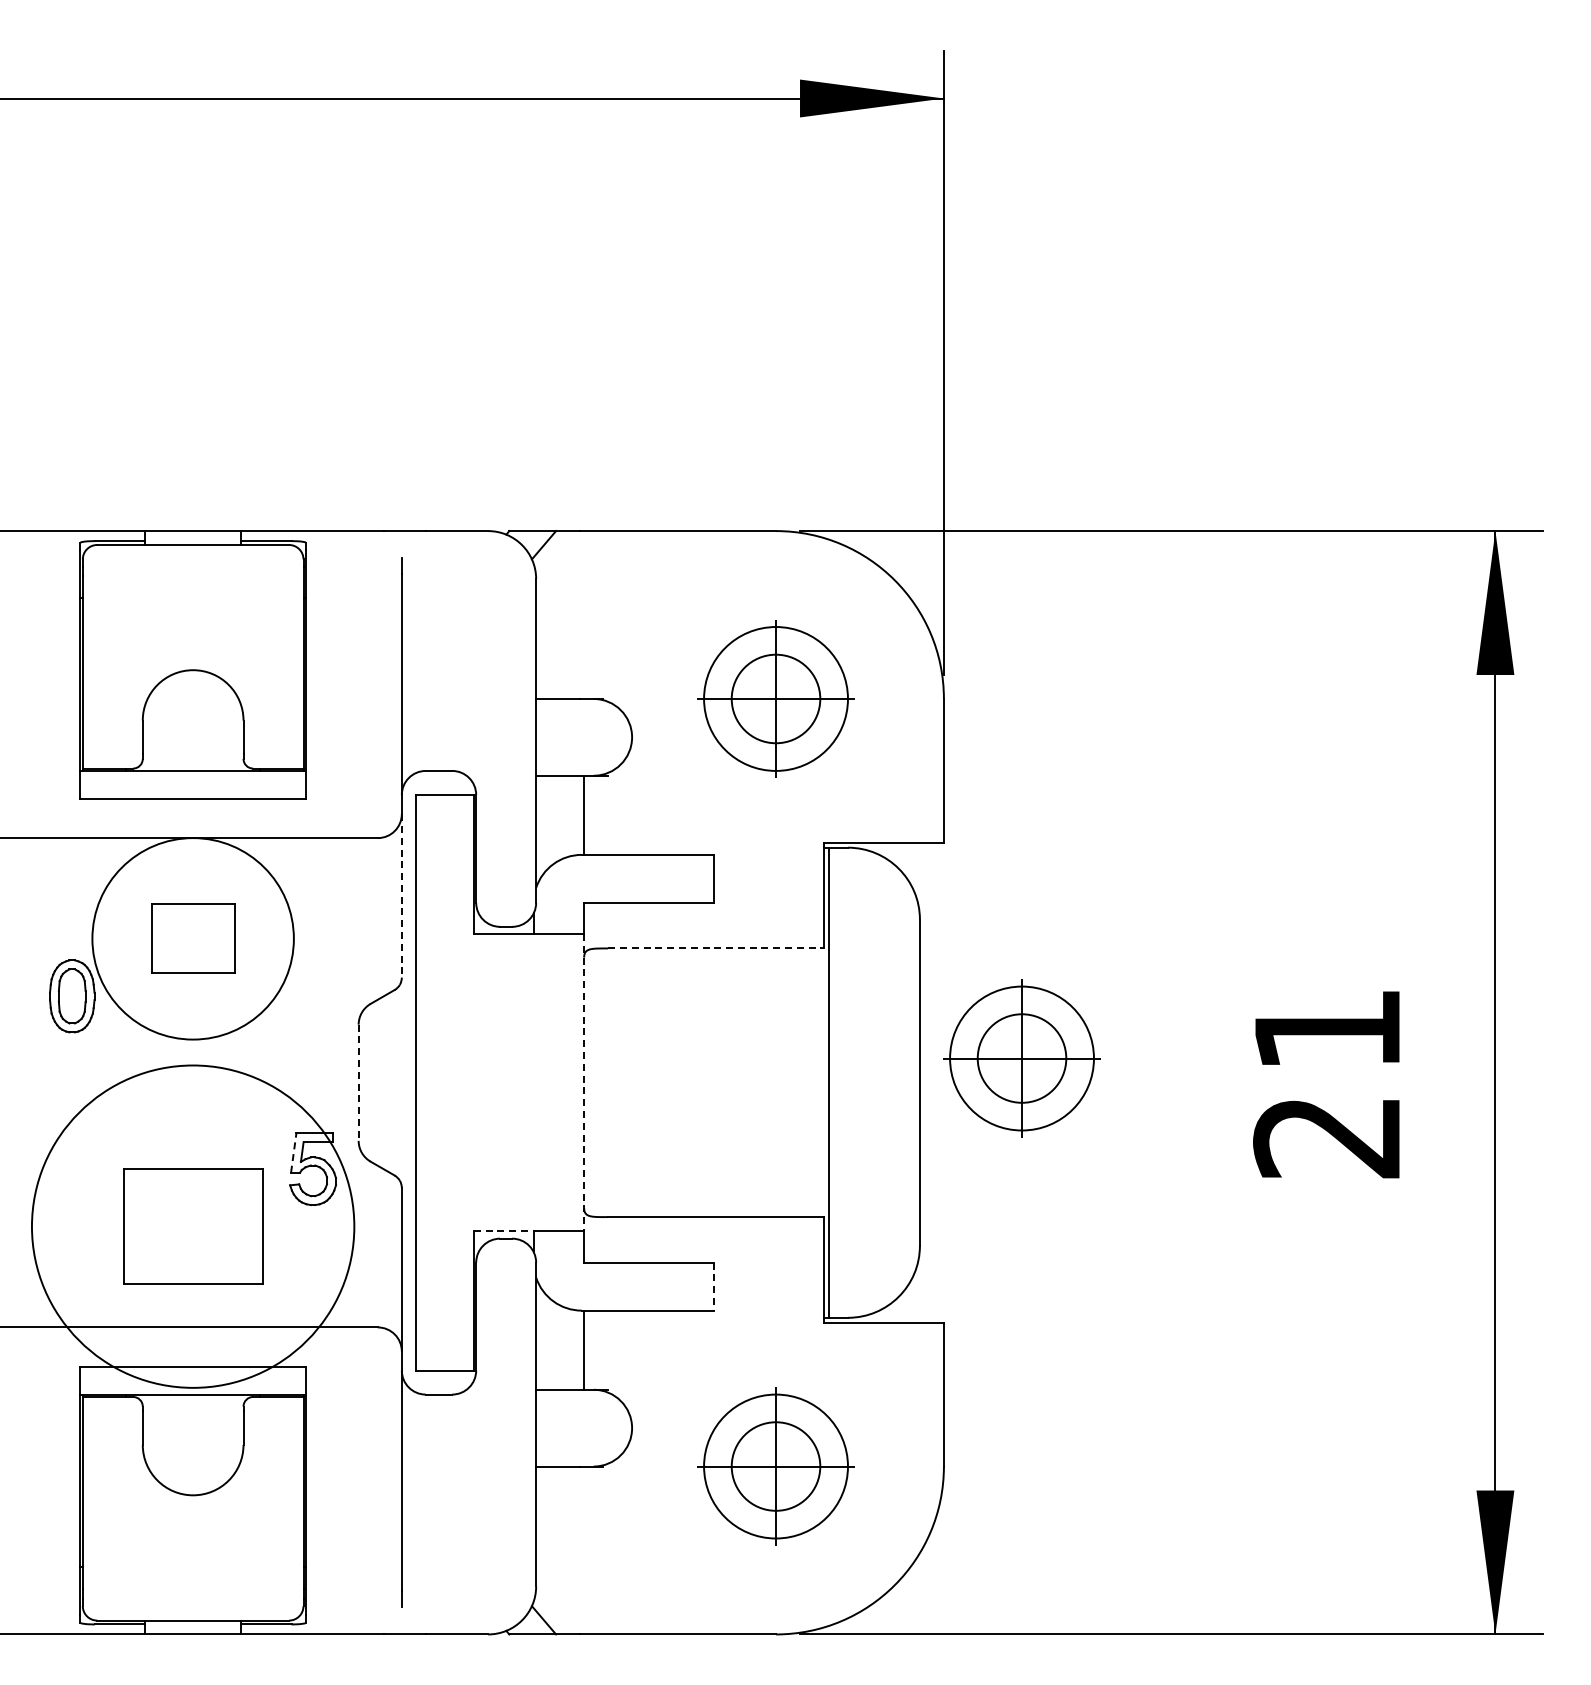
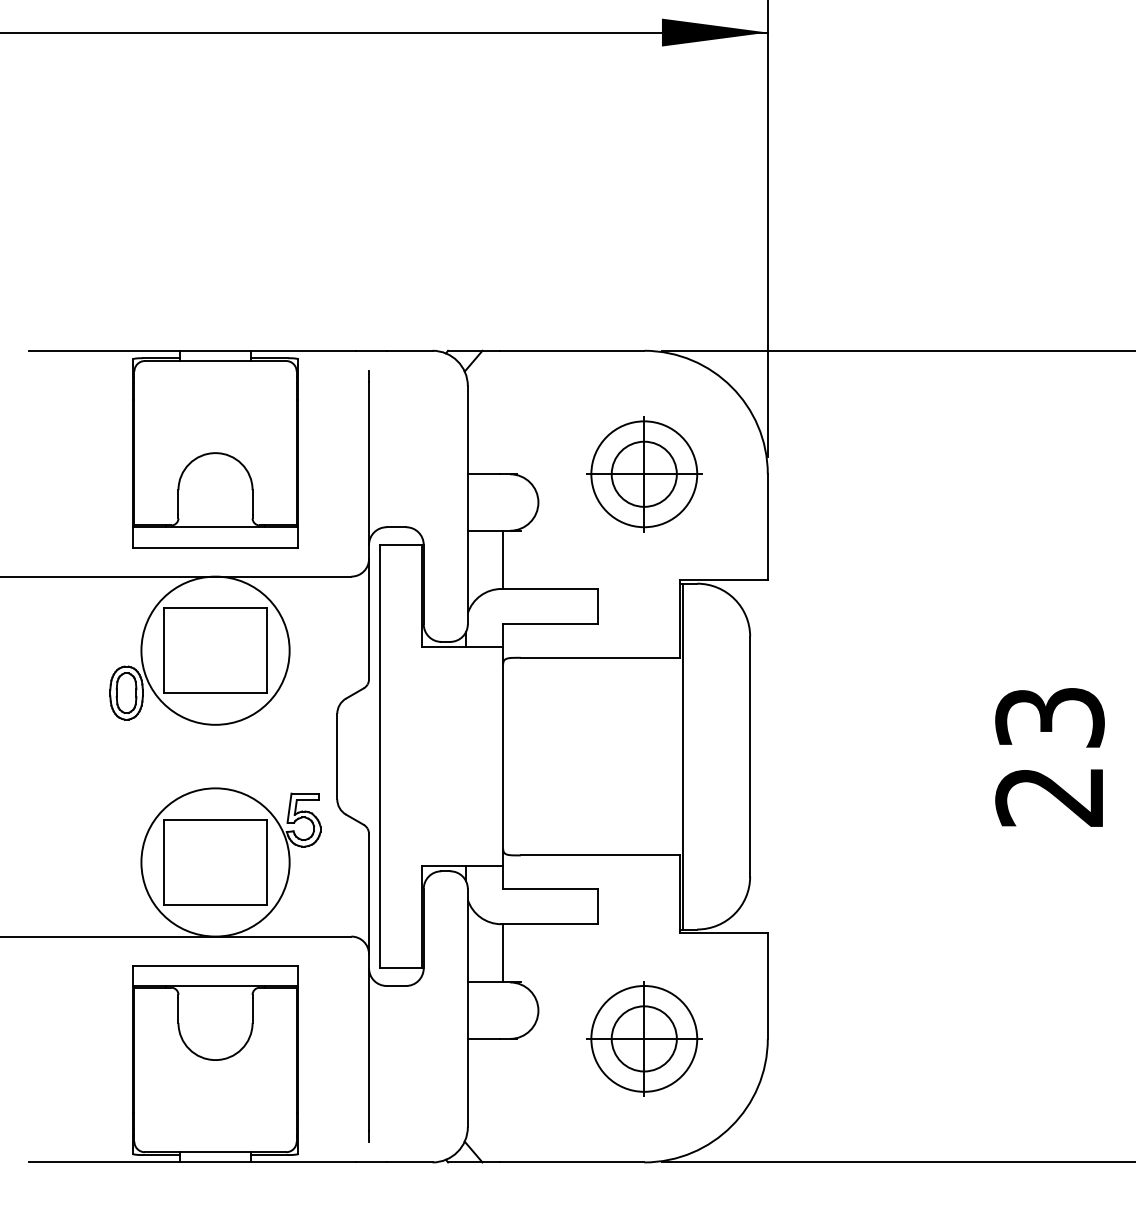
line: (401, 895) -> (368, 618), dashed -> solid
part: (193, 938) -> (215, 650), size x1.67
line: (716, 948) -> (600, 657), dashed -> solid
text: (1327, 1029) -> (1049, 717), 21 -> 23
part: (1021, 1058) -> (824, 738), removed
line: (584, 1082) -> (503, 756), dashed -> solid
line: (358, 1083) -> (337, 757), dashed -> solid
line: (293, 1152) -> (289, 807), dashed -> solid
circle: (192, 1226) -> (215, 862), size x0.62
line: (503, 1231) -> (443, 866), dashed -> solid
line: (713, 1286) -> (598, 906), dashed -> solid

